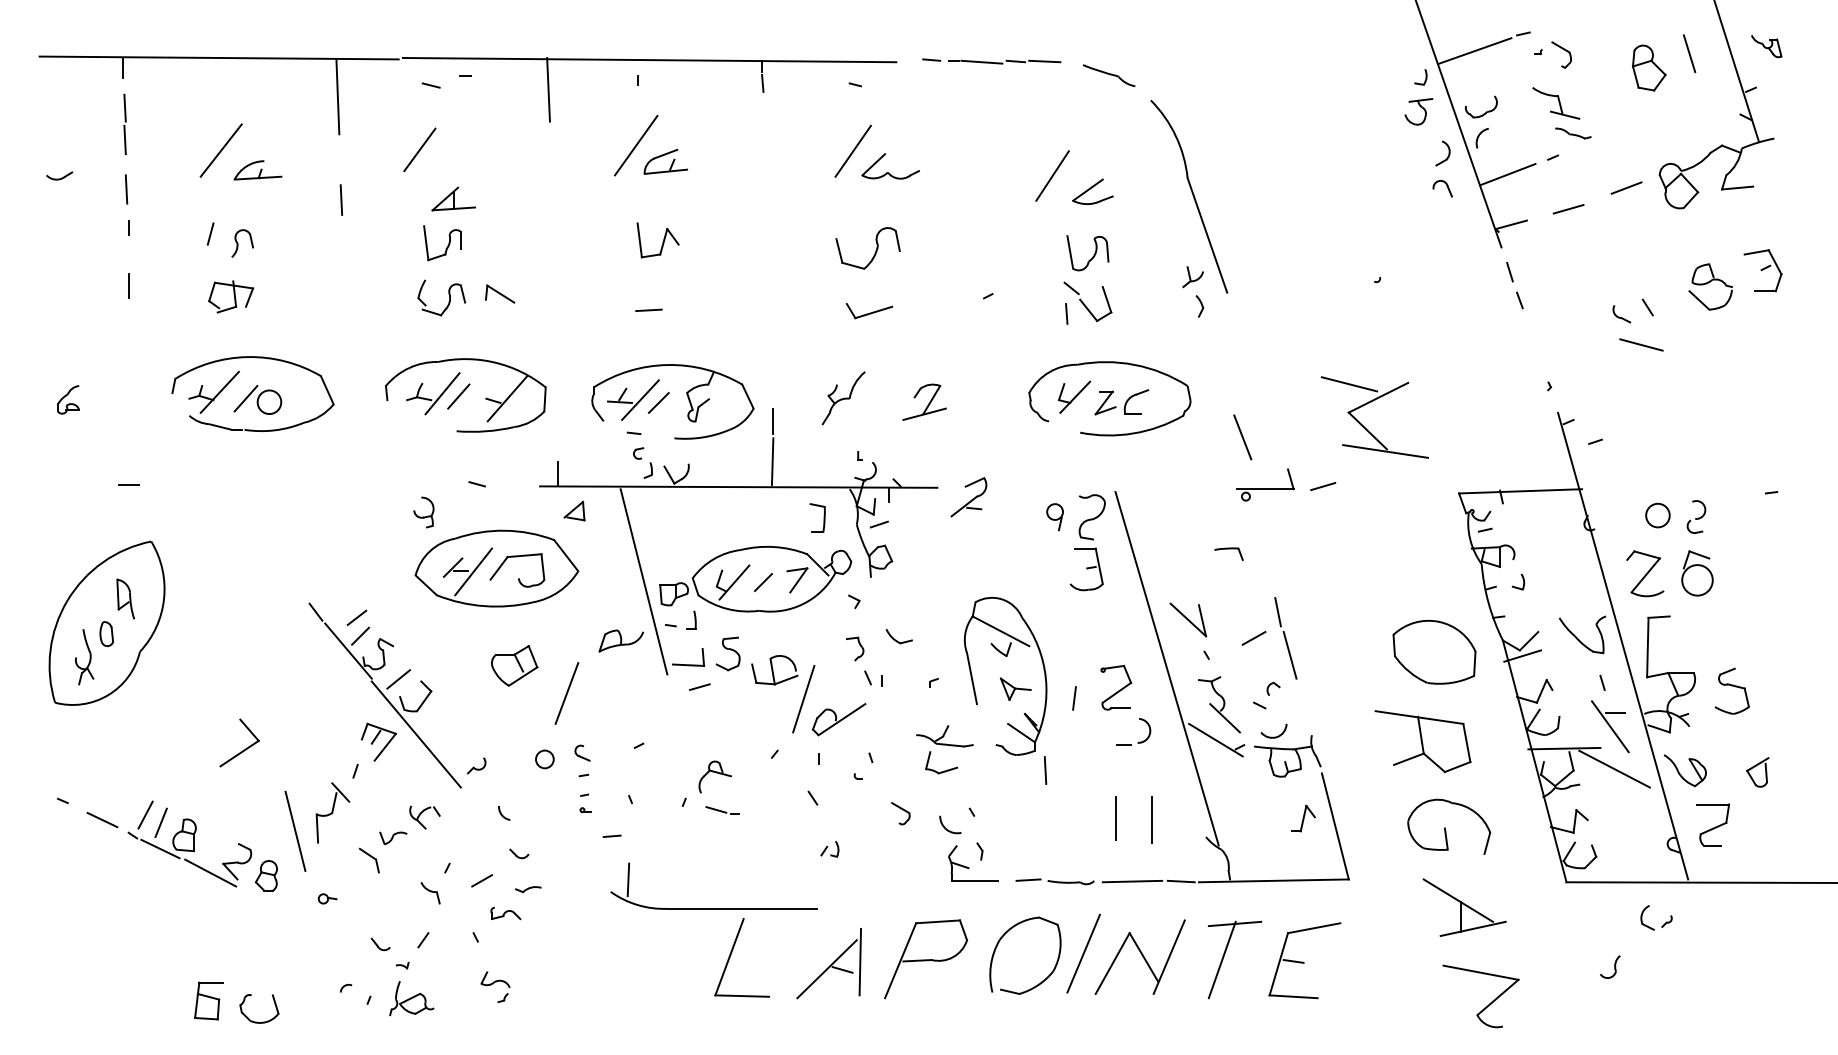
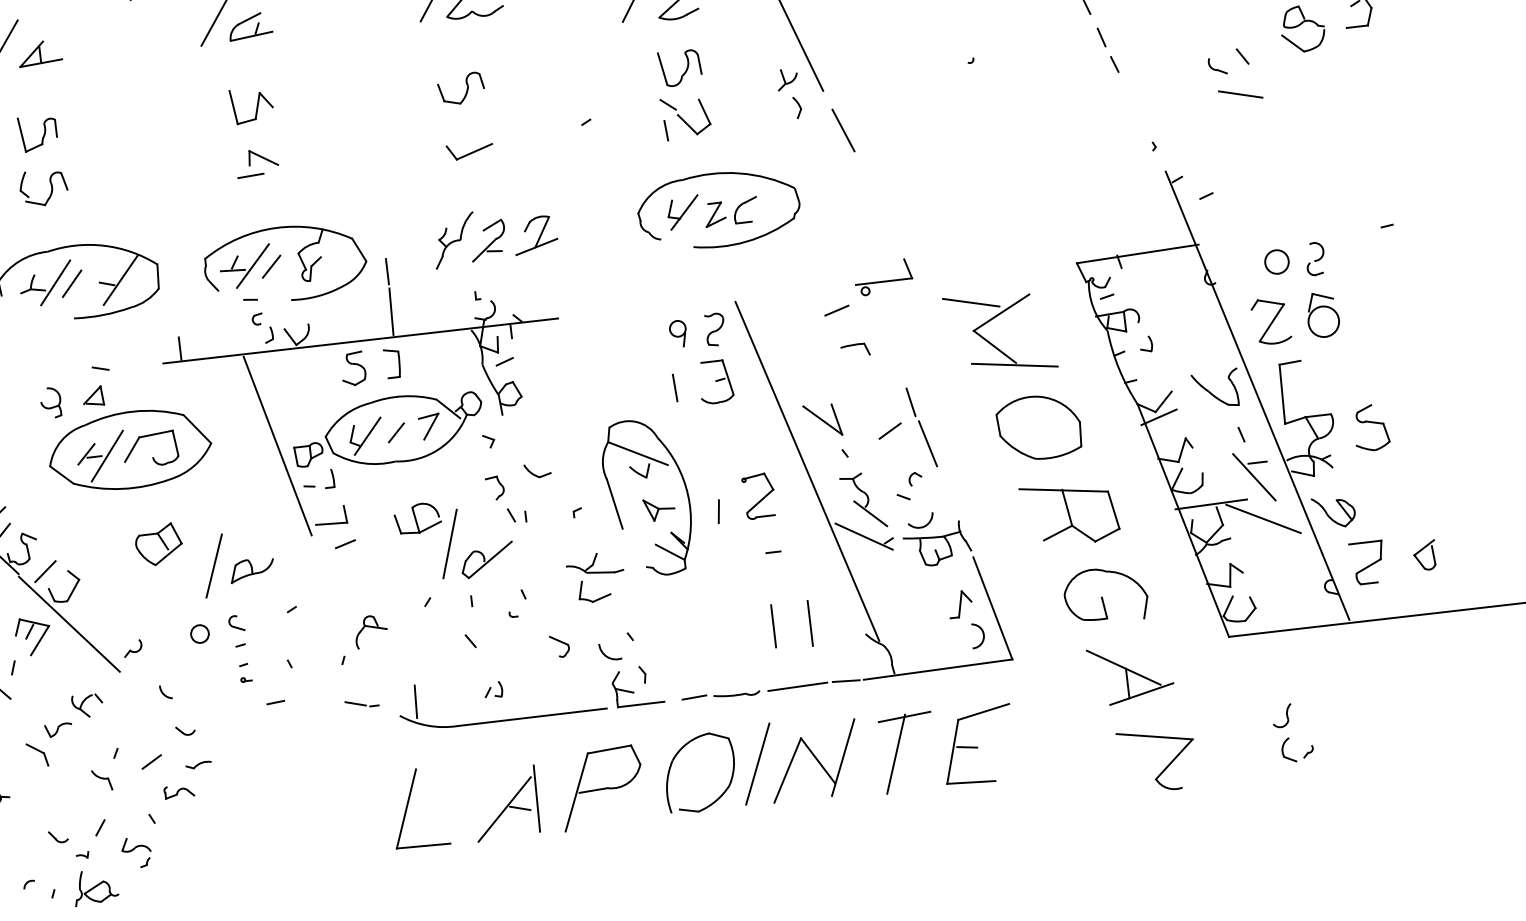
part: (453, 198) -> (39, 52), moved
part: (867, 248) -> (460, 88), size x0.71
part: (500, 293) -> (263, 157), moved
part: (1364, 426) -> (991, 342), moved
line: (1242, 437) -> (843, 130), moved
line: (1323, 486) -> (837, 310), moved
part: (968, 497) -> (487, 240), moved
part: (574, 510) -> (93, 395), moved
part: (1092, 516) -> (715, 328), size x0.71
part: (817, 517) -> (392, 362), moved
part: (620, 640) -> (251, 569), moved
part: (1434, 651) -> (1039, 426), moved
part: (727, 653) -> (352, 368), moved
arc: (1148, 727) -> (981, 631), moved
line: (1045, 770) -> (675, 388), moved
part: (1757, 772) -> (1424, 555), moved
part: (722, 810) -> (361, 703), moved
part: (713, 908) -> (503, 720), moved
part: (1663, 924) -> (1305, 755), moved
part: (495, 986) -> (136, 852), moved

